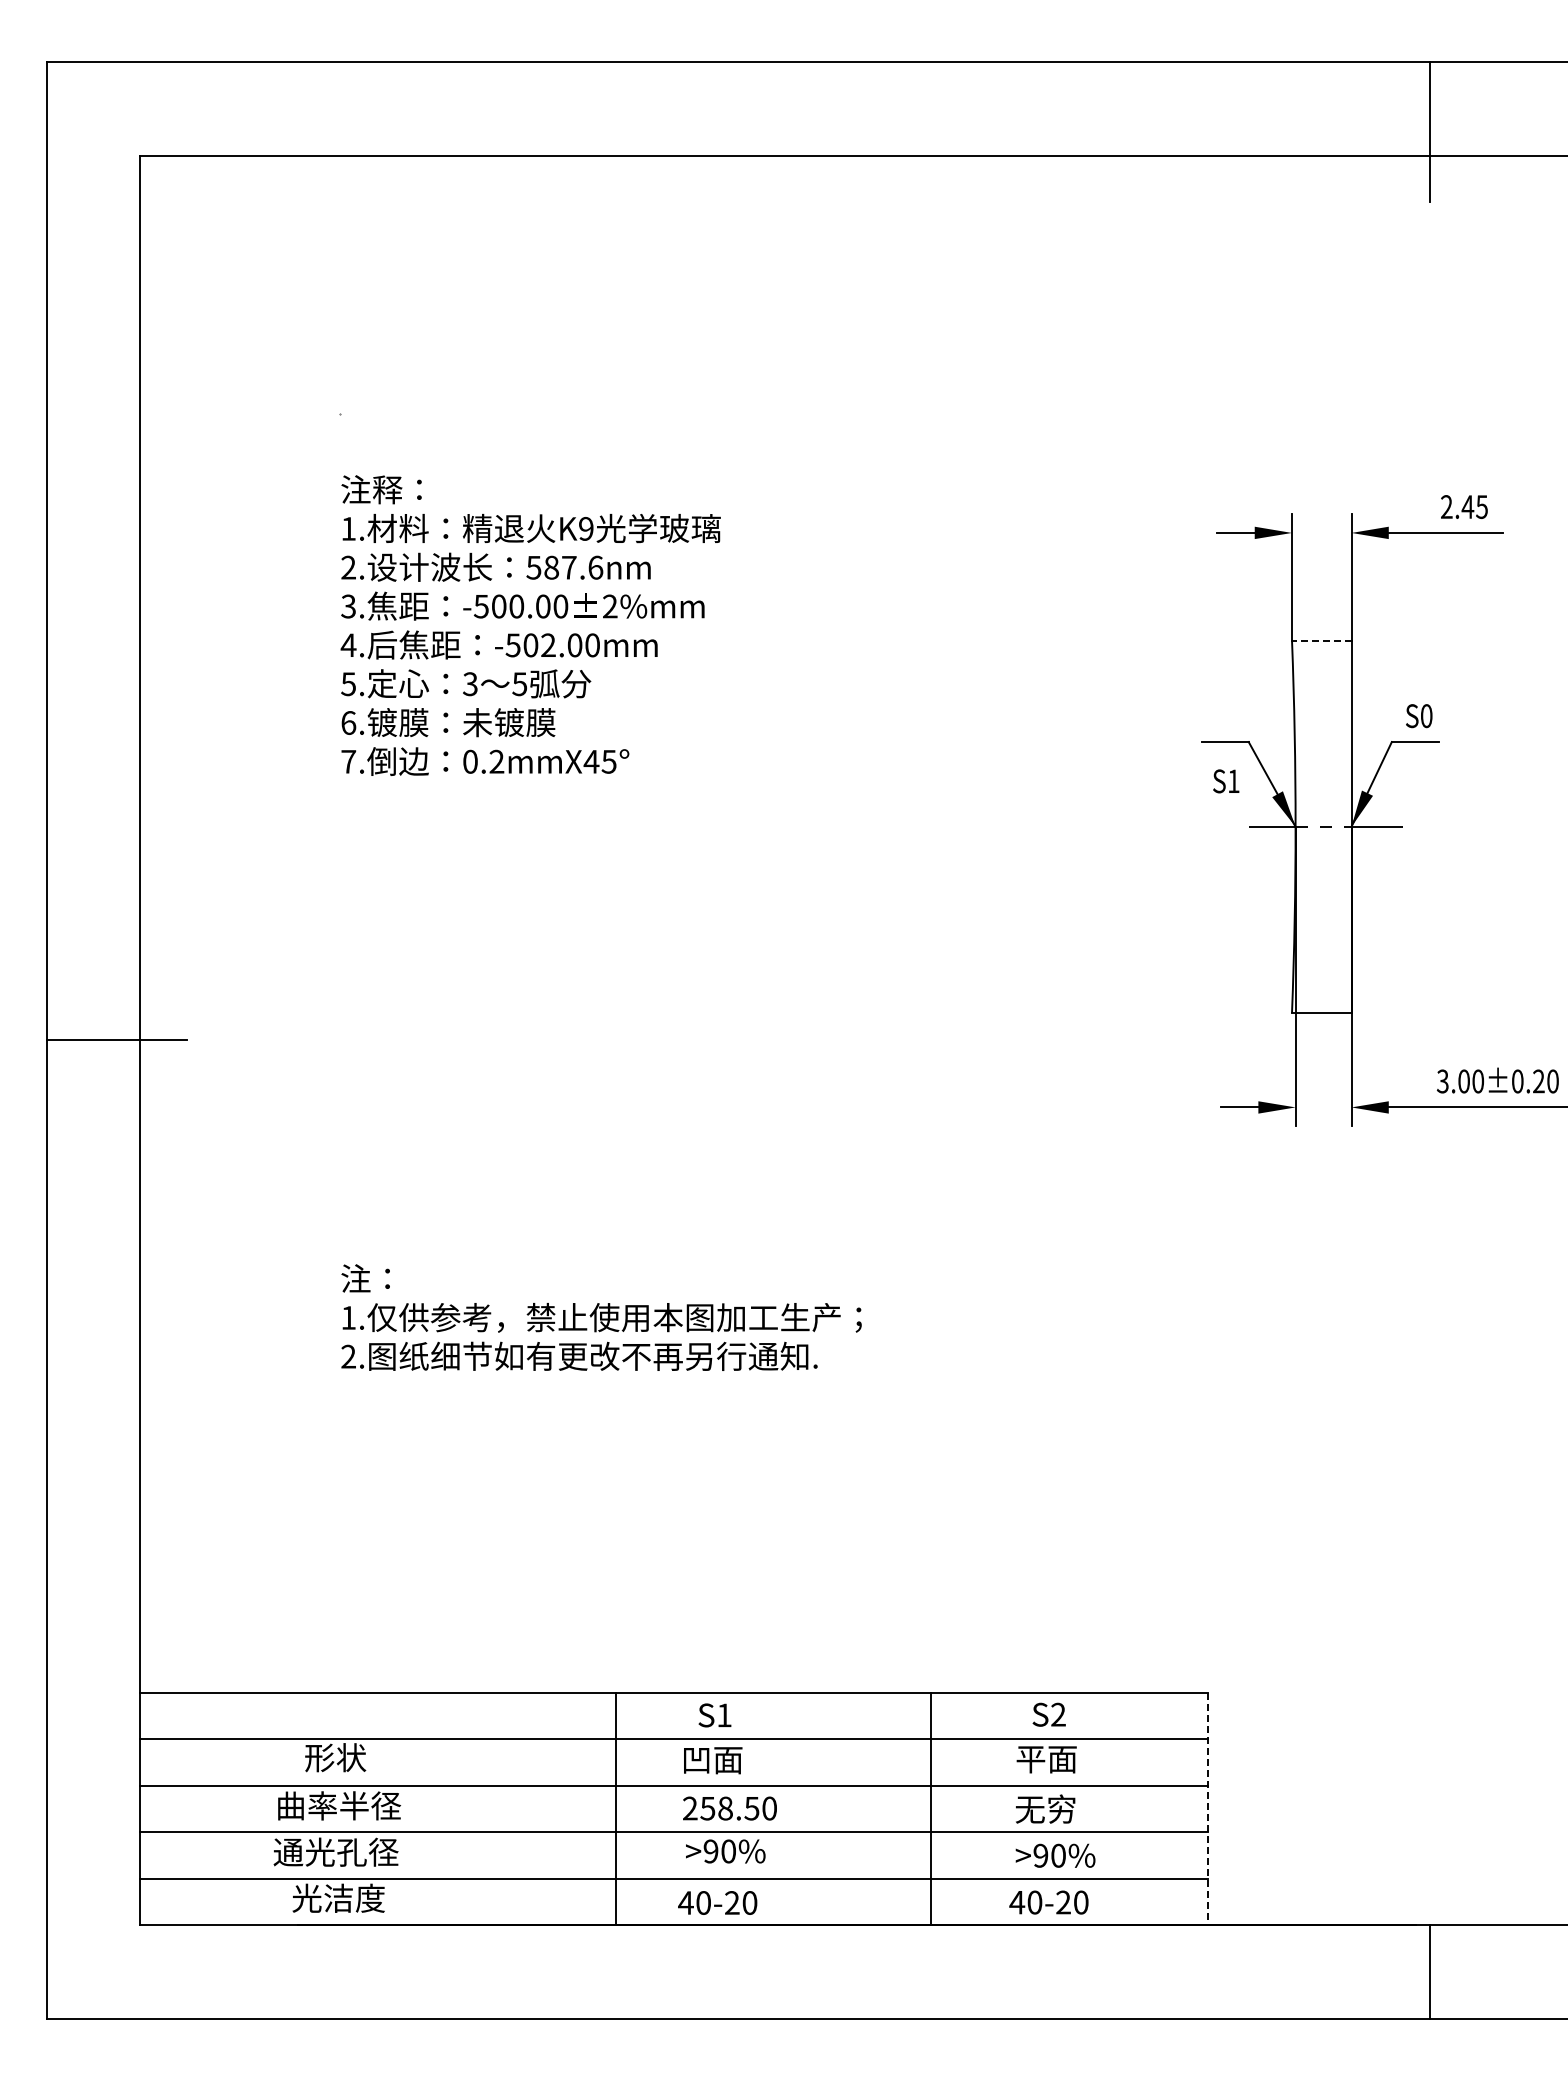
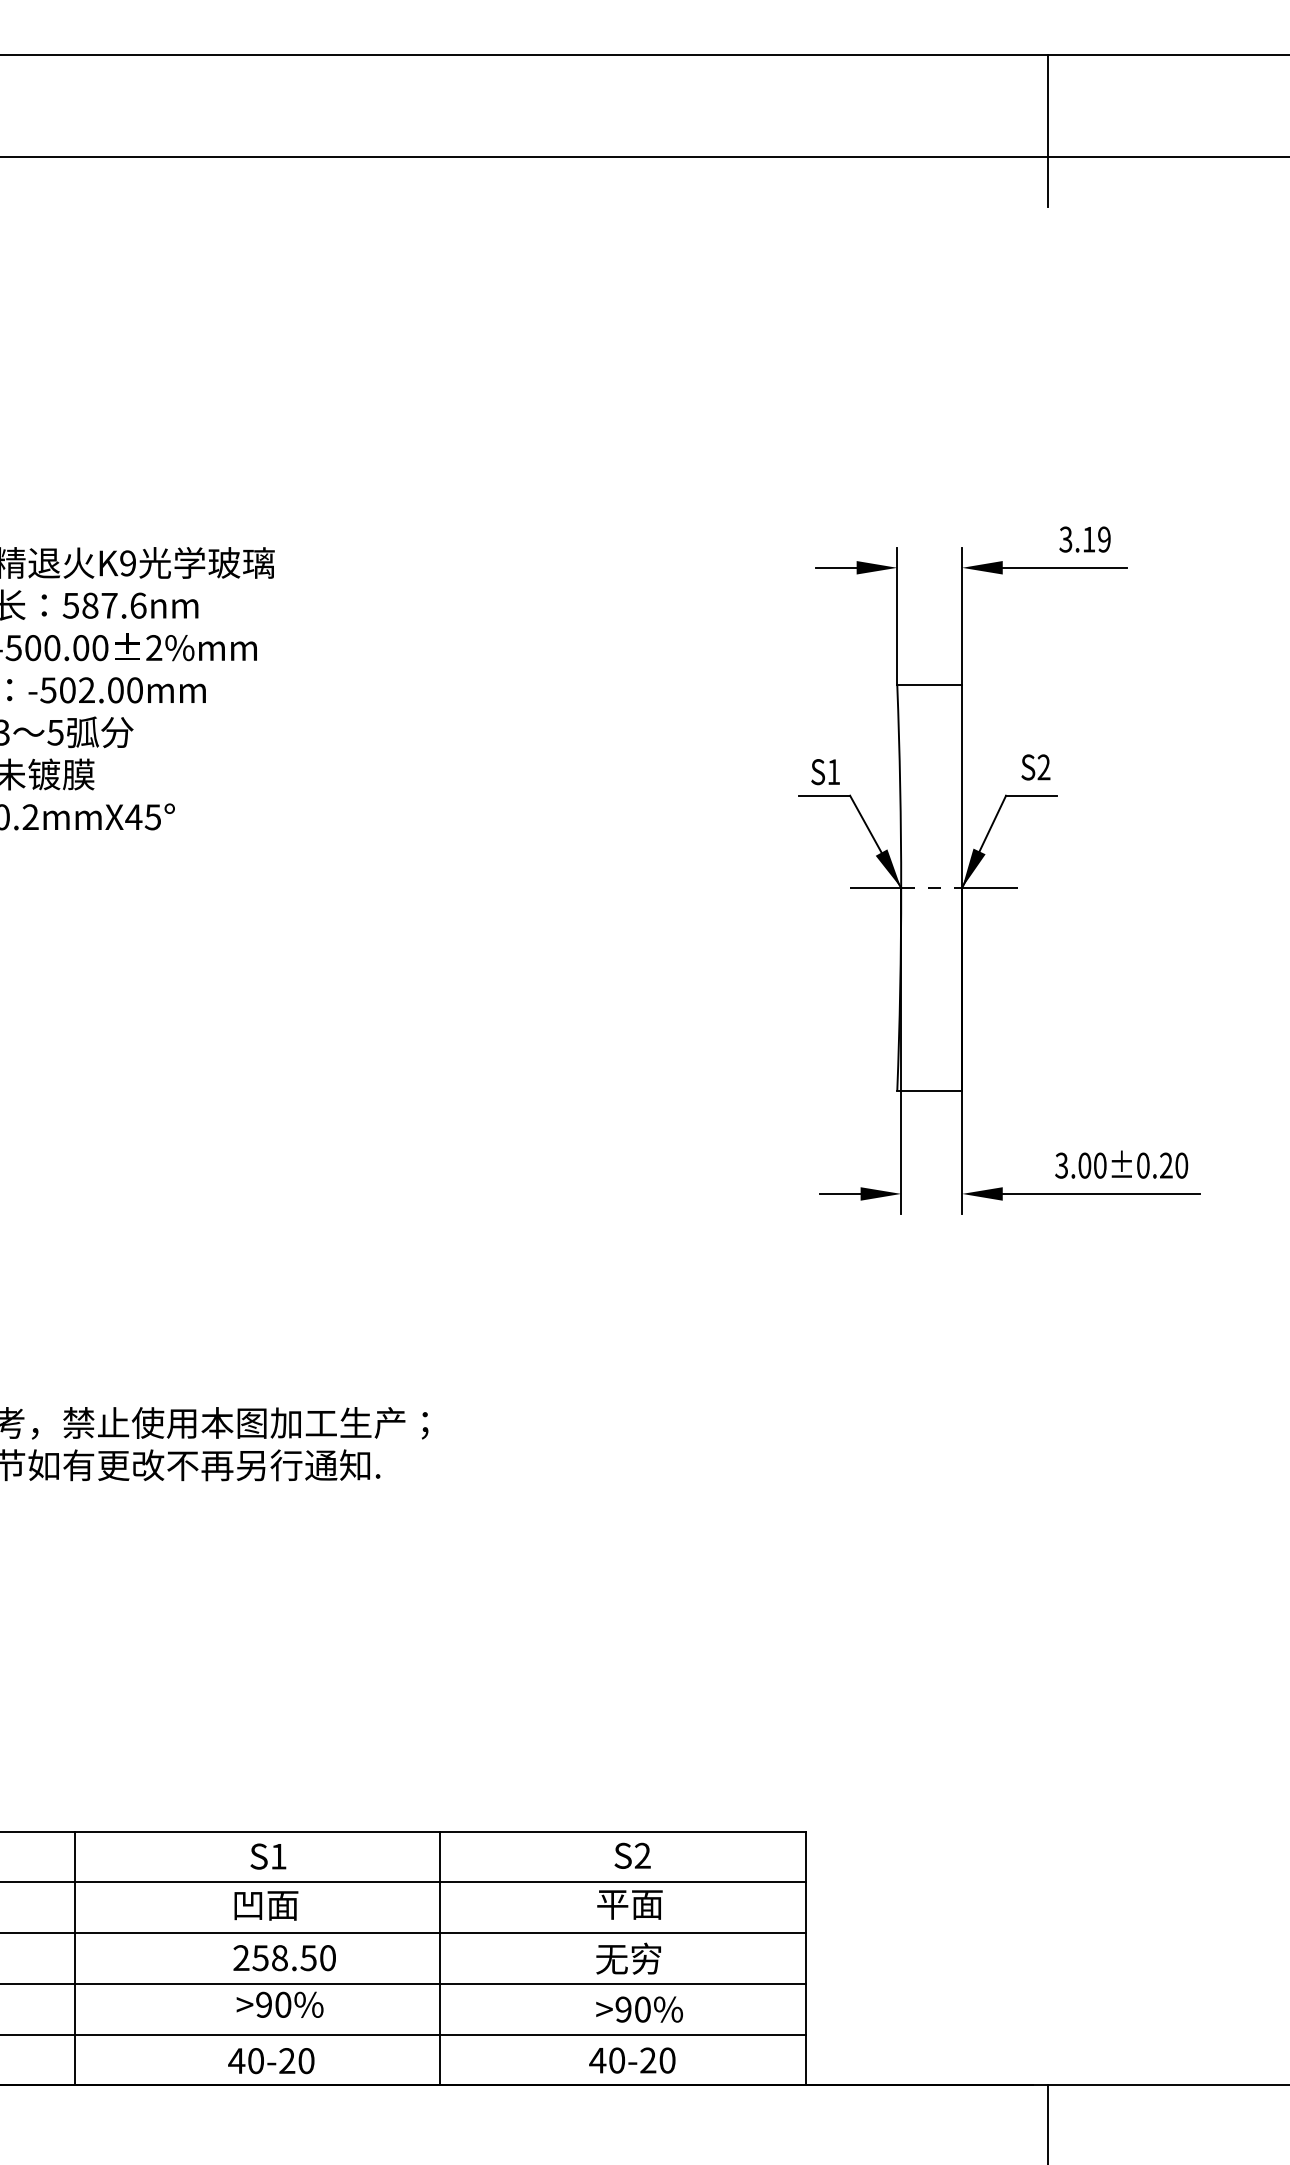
text: (1463, 507) -> (1084, 540), 2.45 -> 3.19
line: (1321, 640) -> (929, 685), dashed -> solid
text: (1426, 716) -> (1043, 767), S0 -> S2
text: (1226, 781) -> (825, 772), moved
line: (616, 1808) -> (74, 1958), moved
line: (930, 1808) -> (440, 1958), moved
line: (1208, 1809) -> (806, 1959), dashed -> solid

